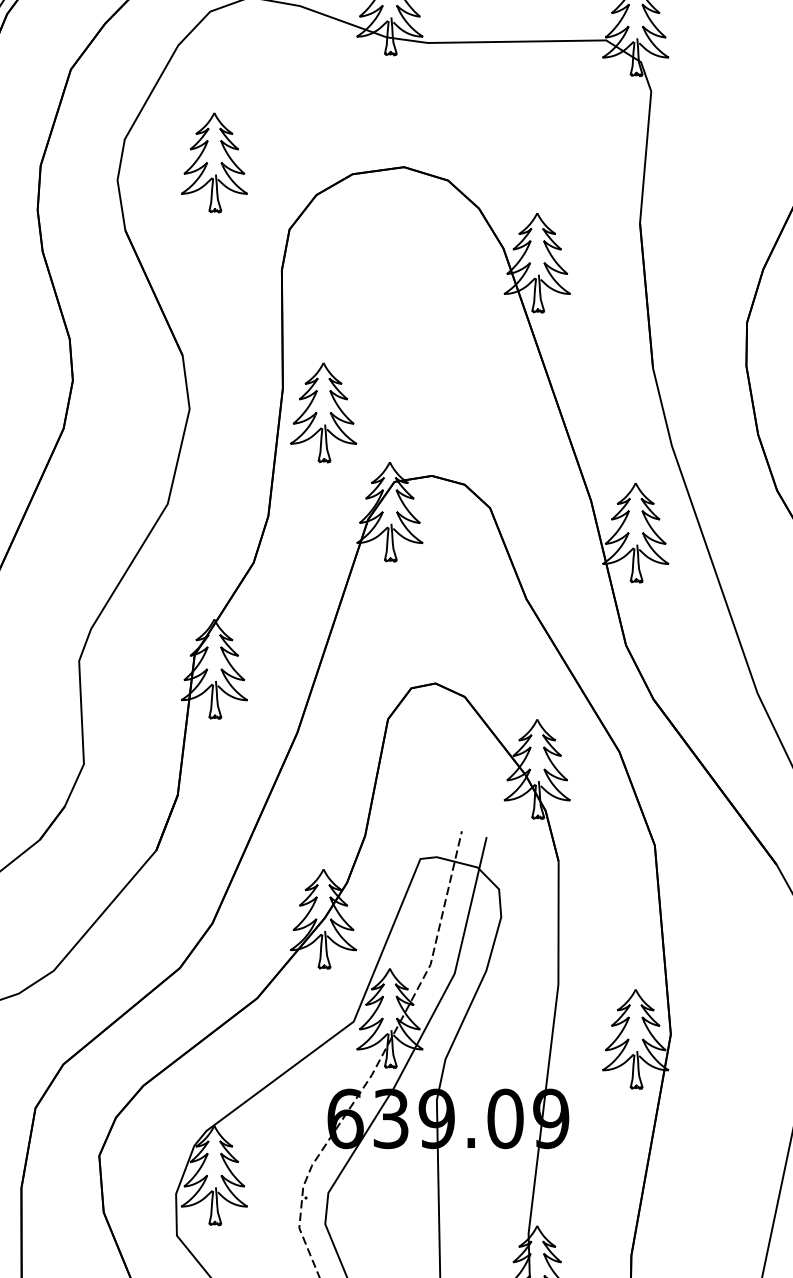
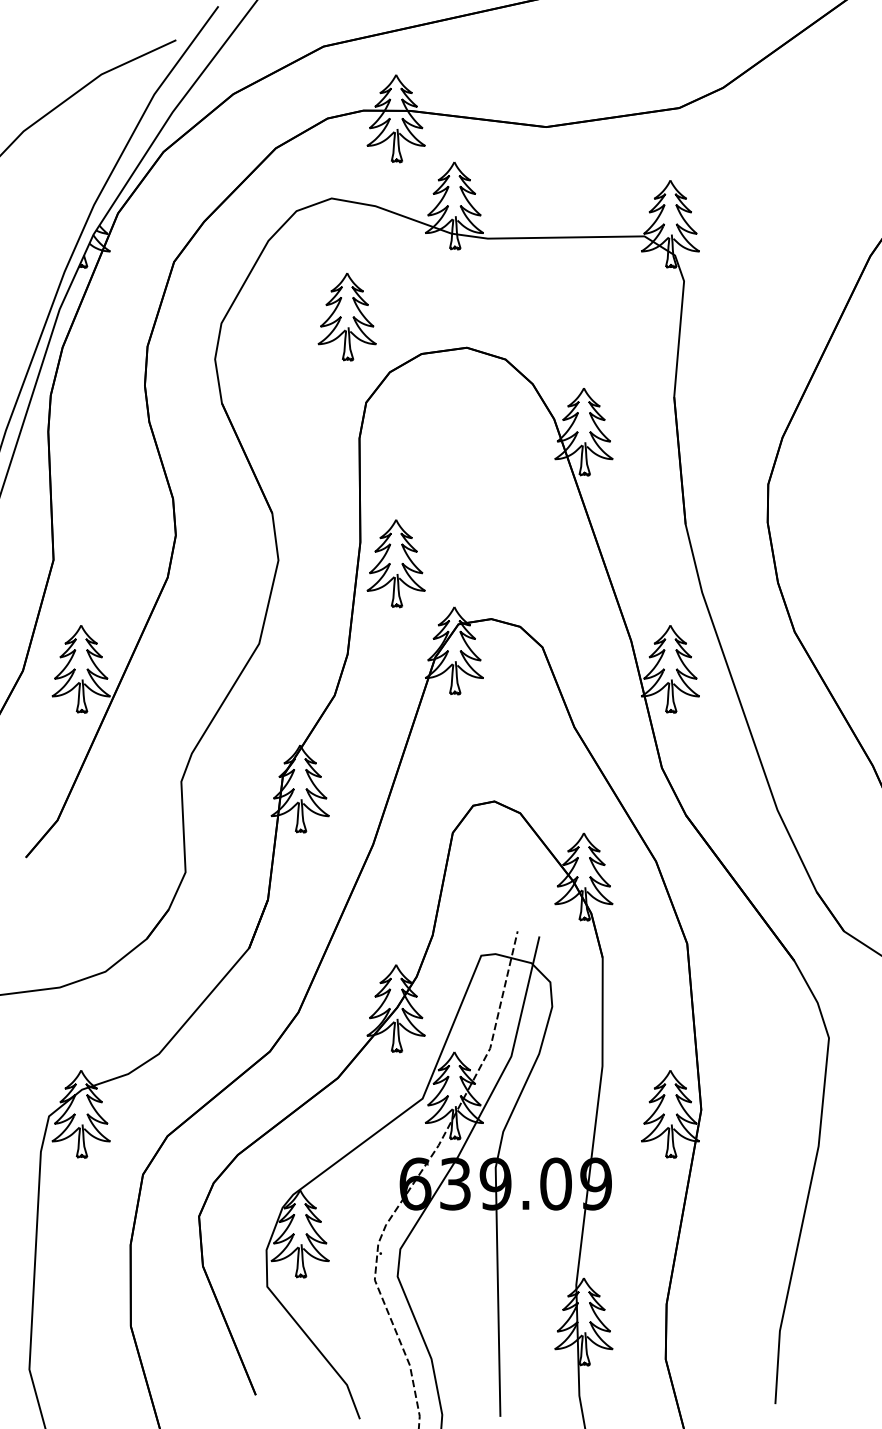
part: (213, 163) -> (346, 317), moved

